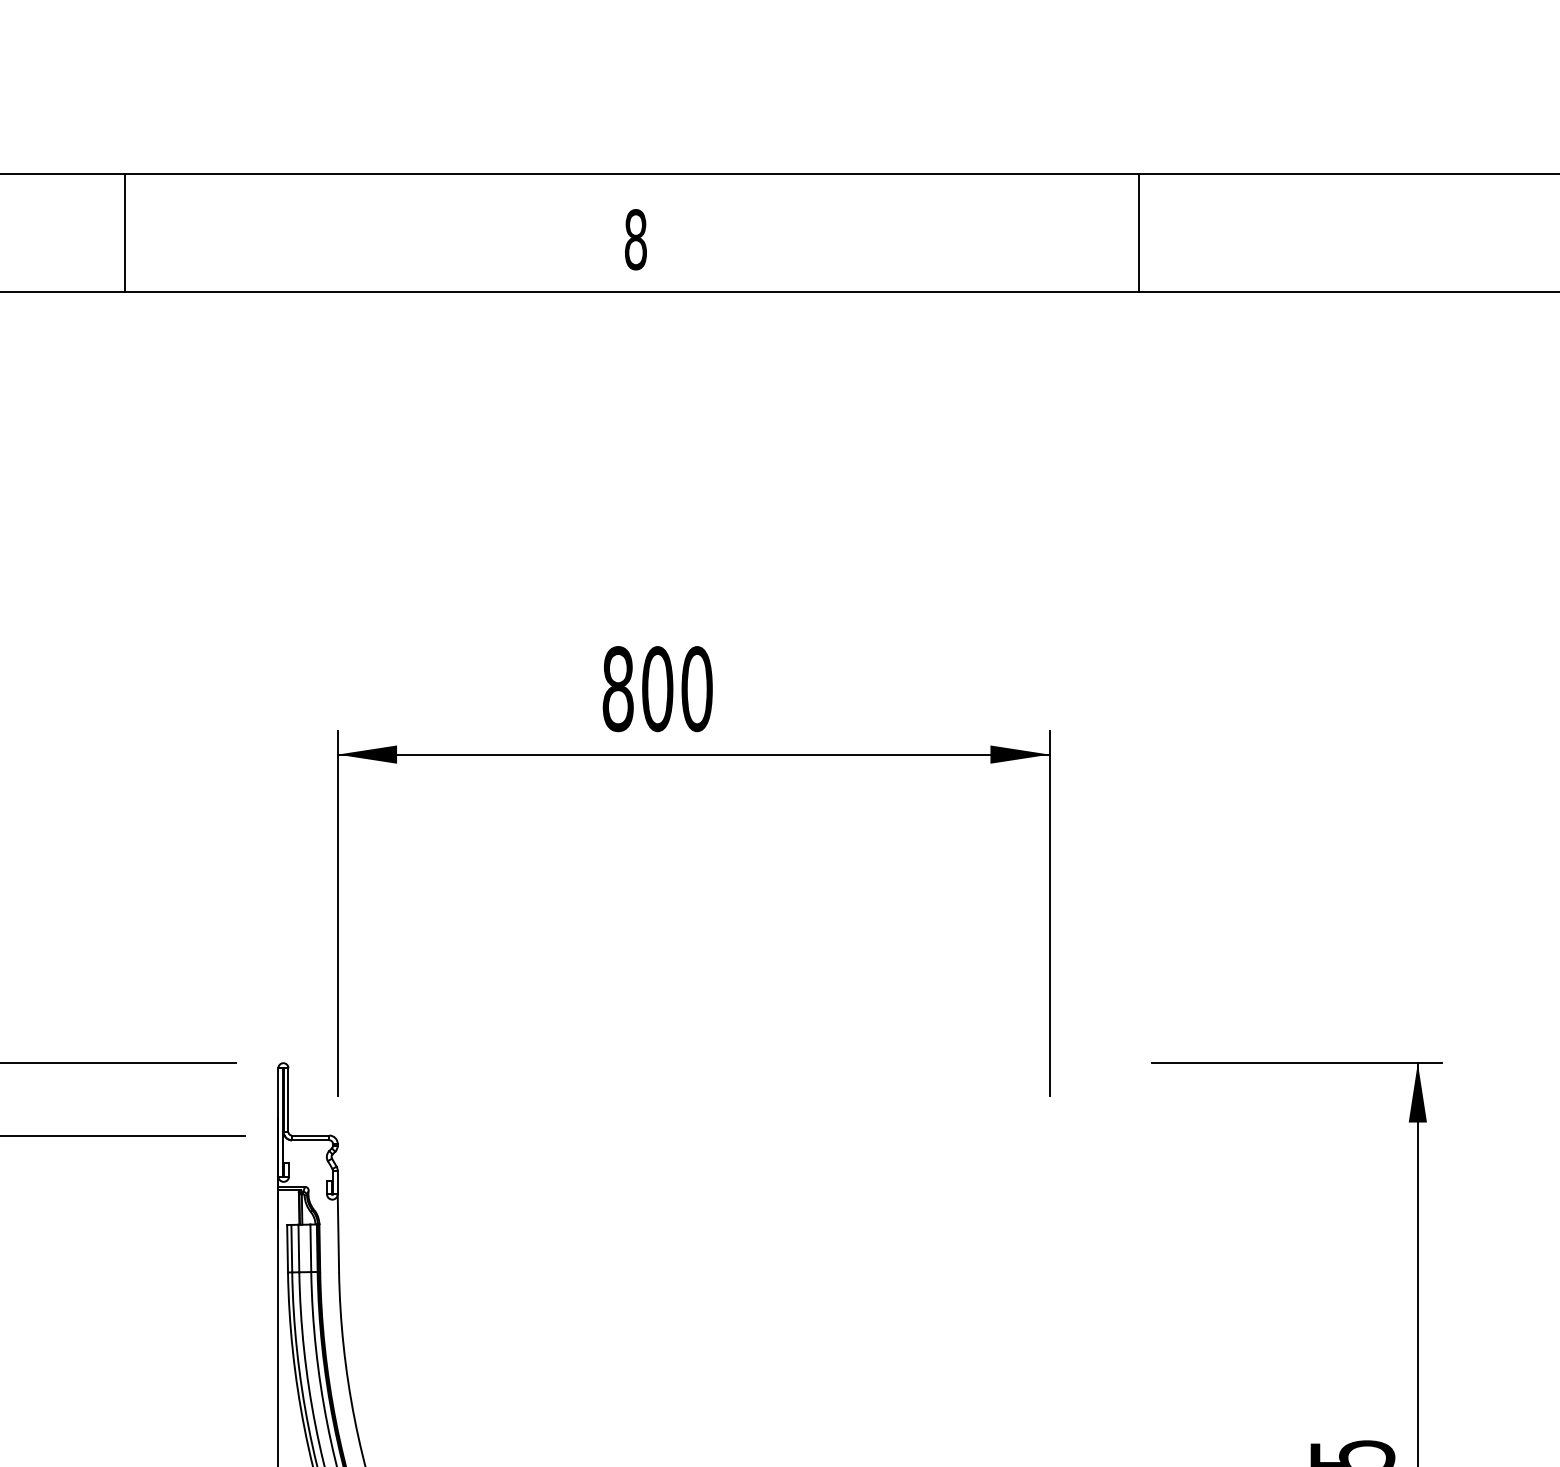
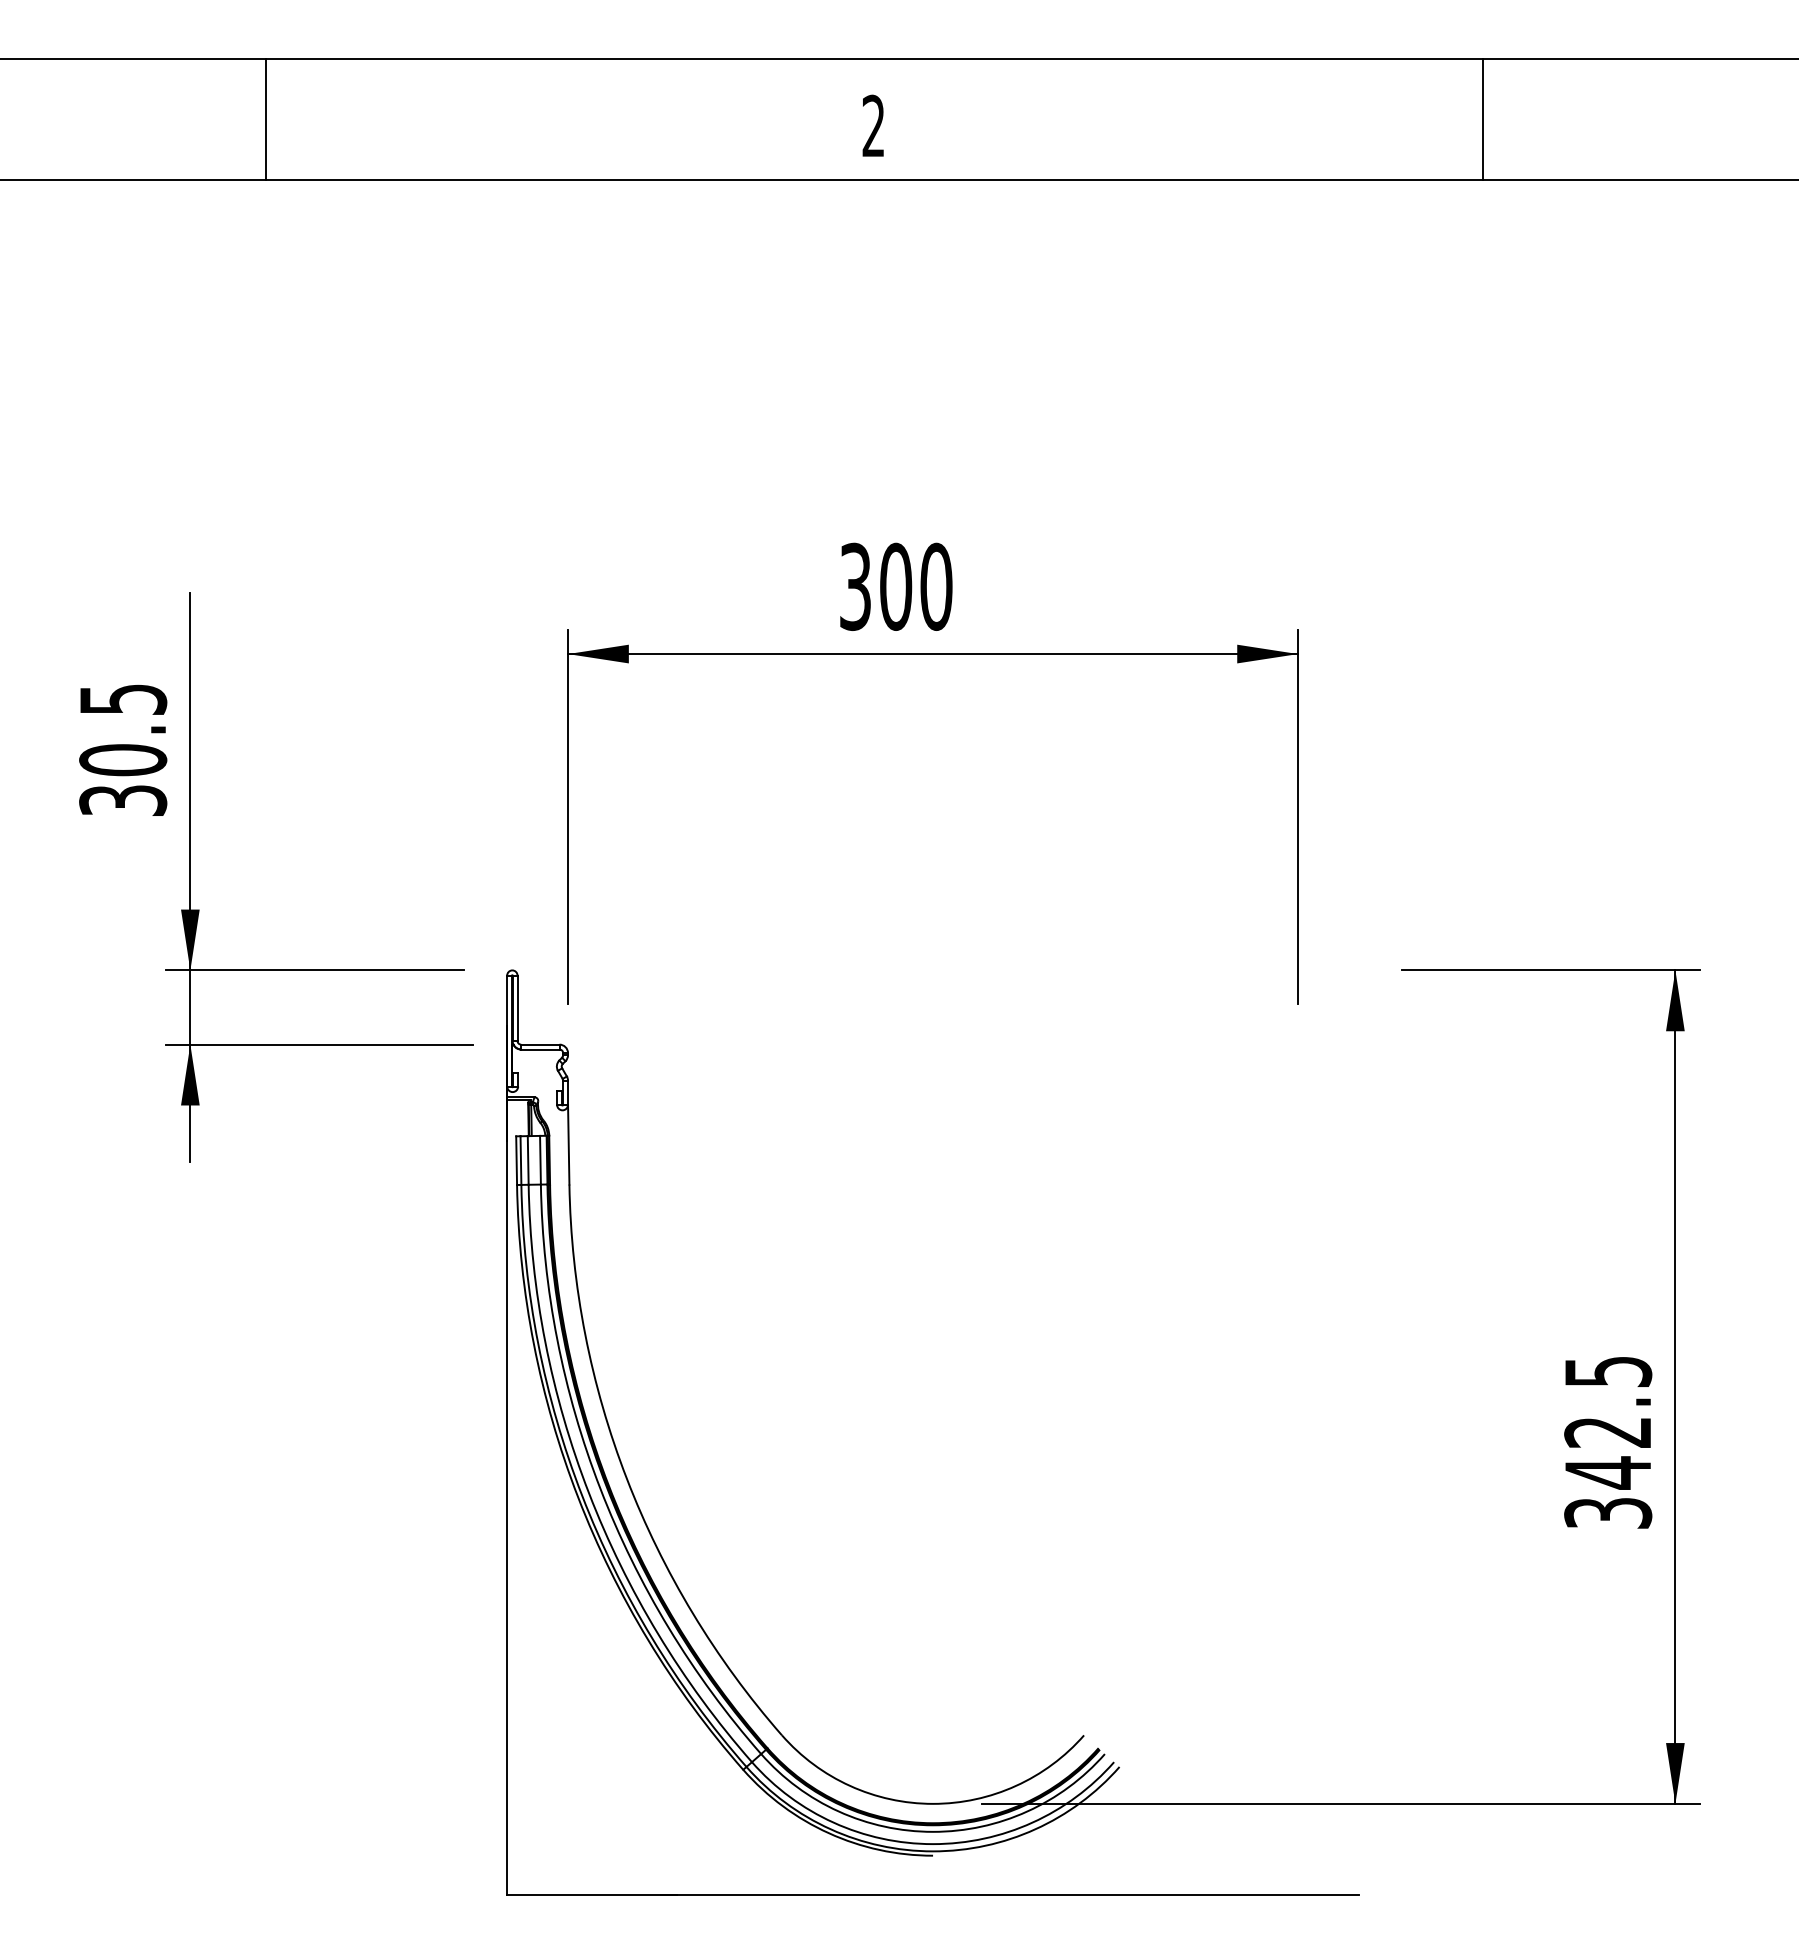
line: (124, 233) -> (265, 119), moved
line: (1138, 233) -> (1482, 119), moved
text: (635, 239) -> (873, 125), 8 -> 2
text: (618, 688) -> (855, 586), 800 -> 300

